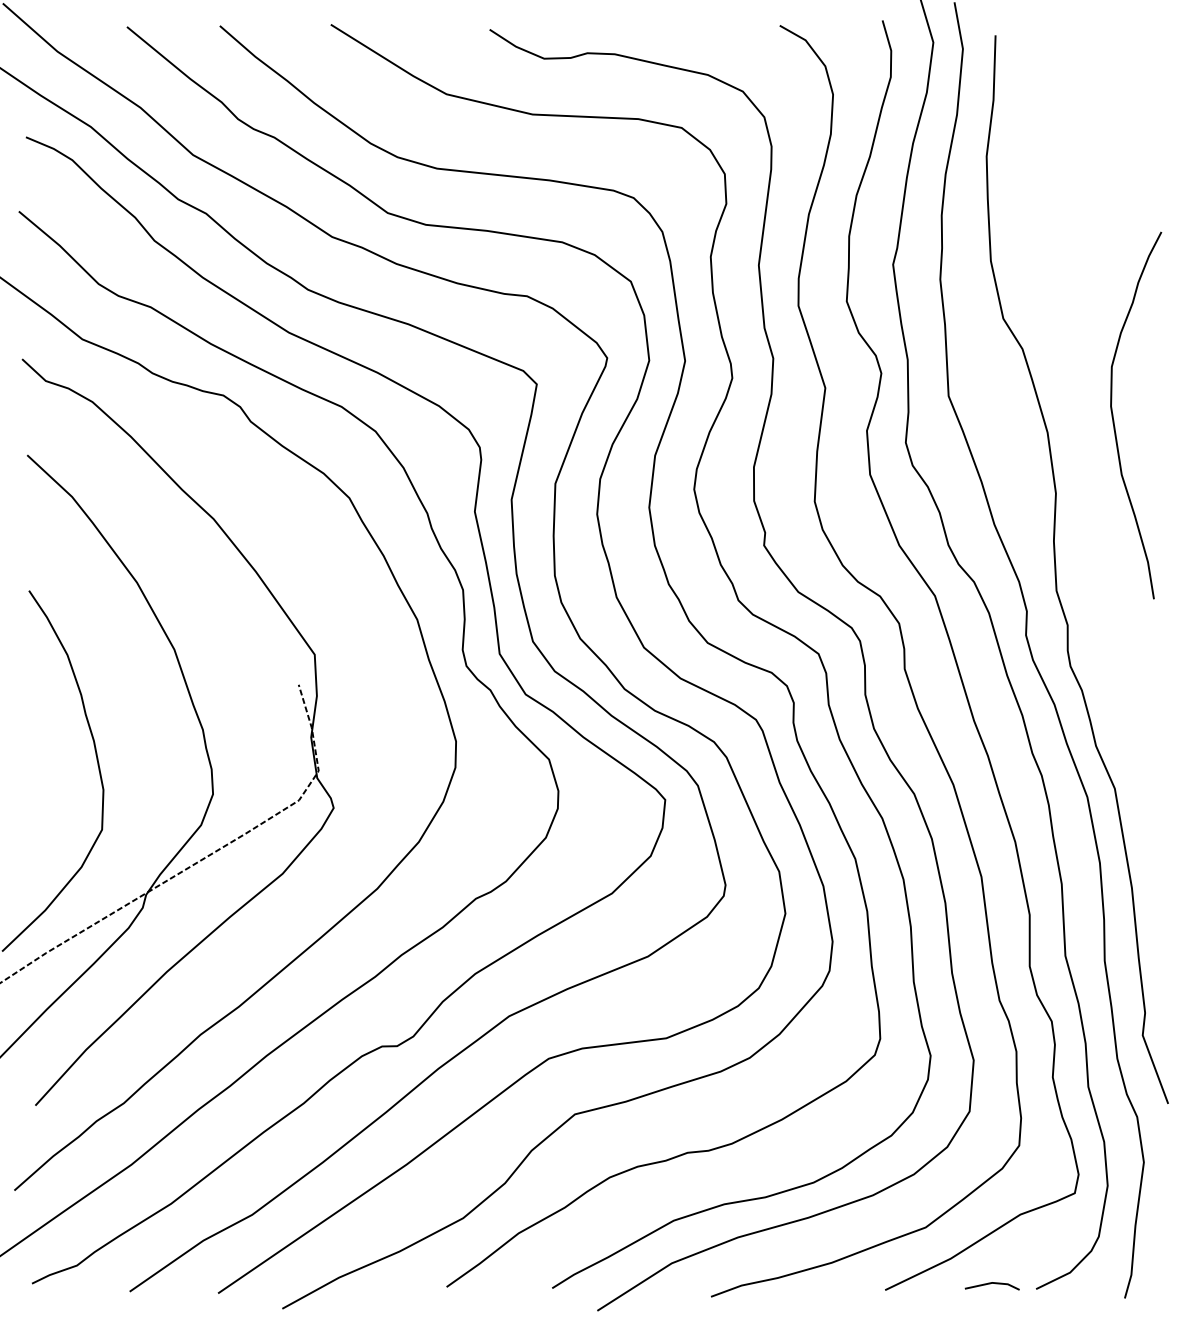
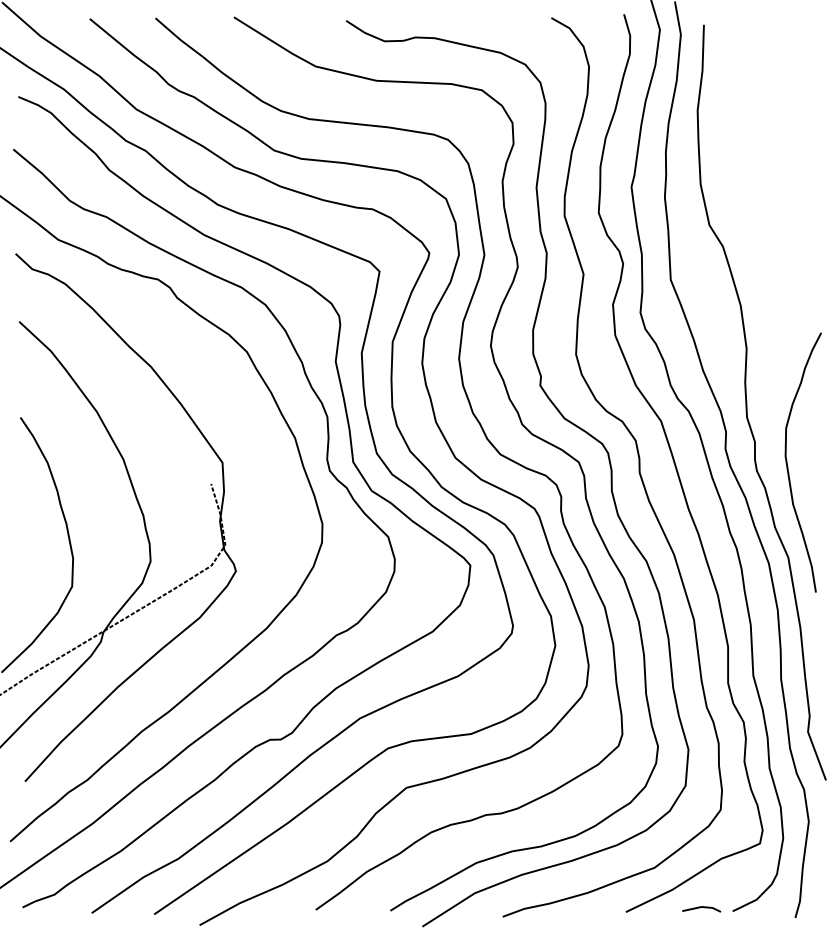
curve: (1115, 420) -> (788, 466), moved

